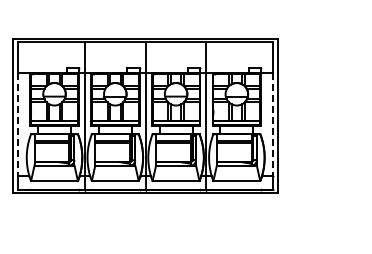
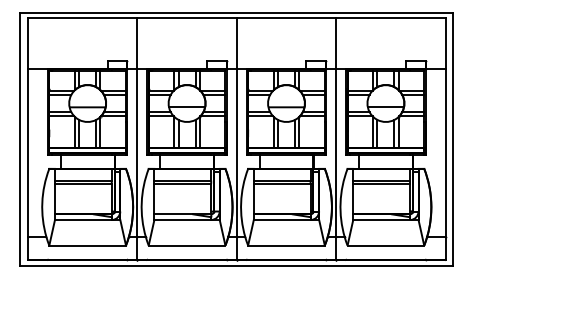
line: (18, 125) -> (28, 154), dashed -> solid
line: (273, 125) -> (445, 154), dashed -> solid

